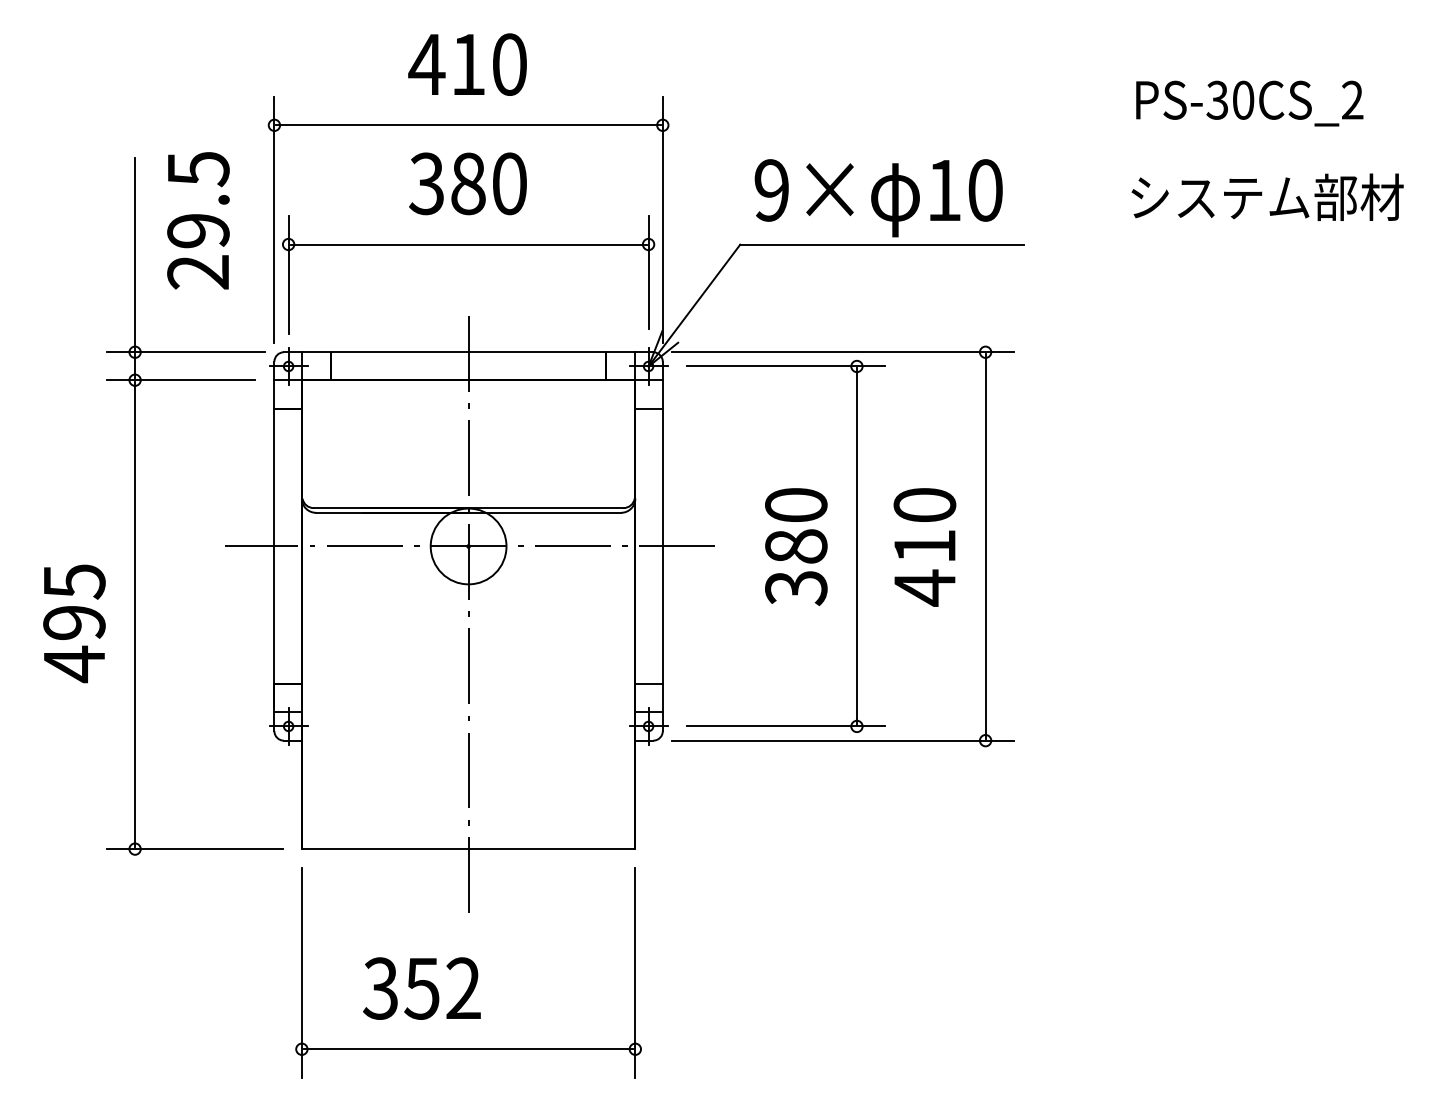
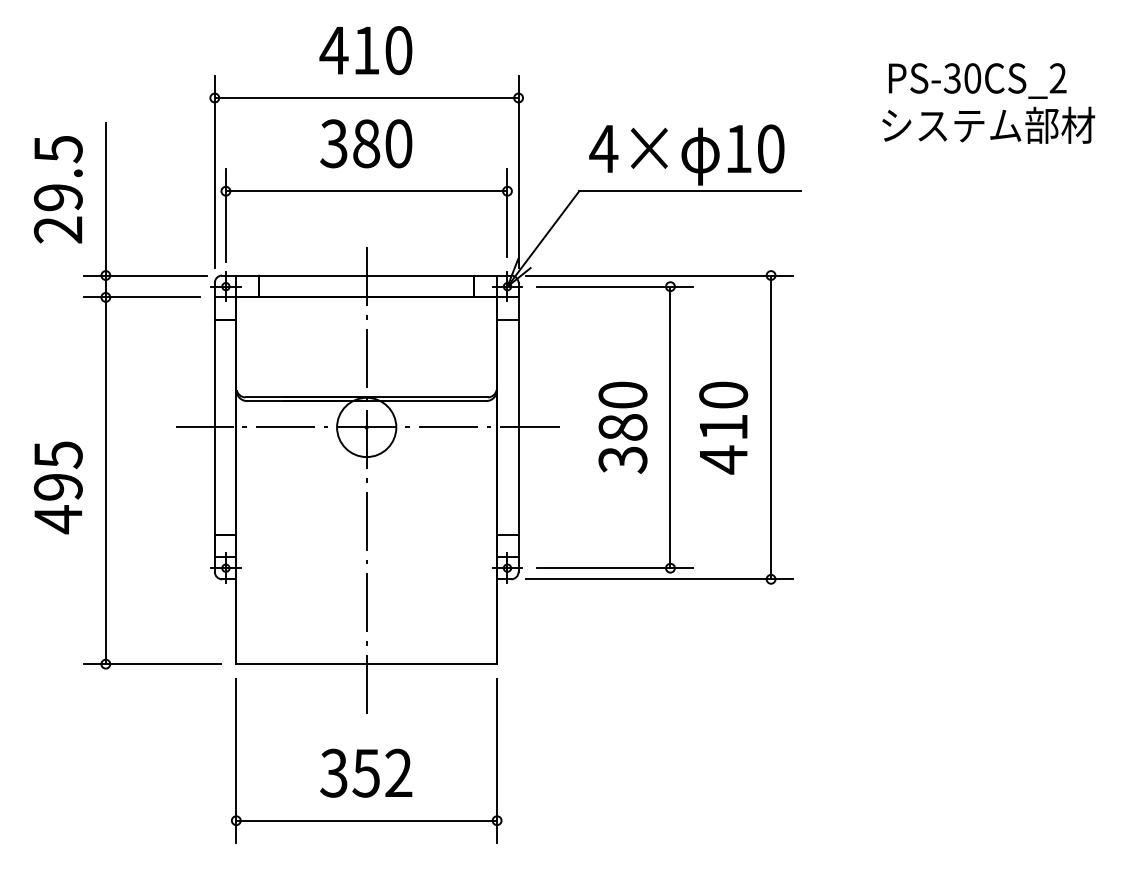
text: (771, 189) -> (603, 148), 9× -> 4×
text: (1267, 196) -> (988, 124), moved
text: (198, 220) -> (58, 189), moved
text: (422, 987) -> (366, 772), moved

